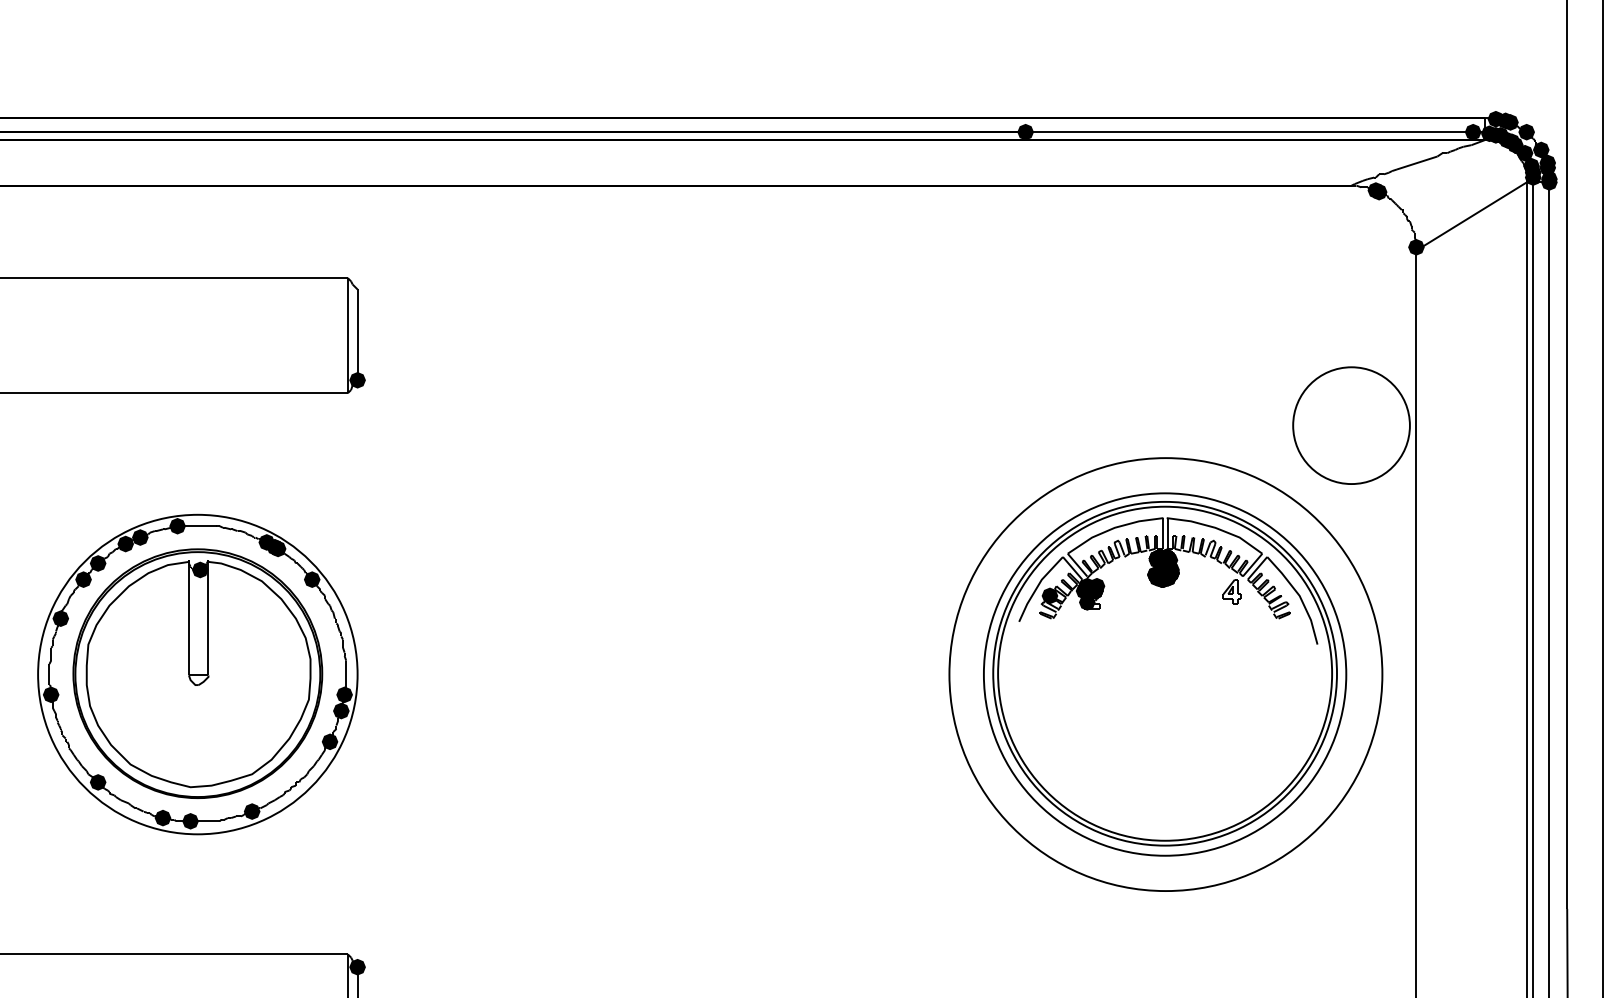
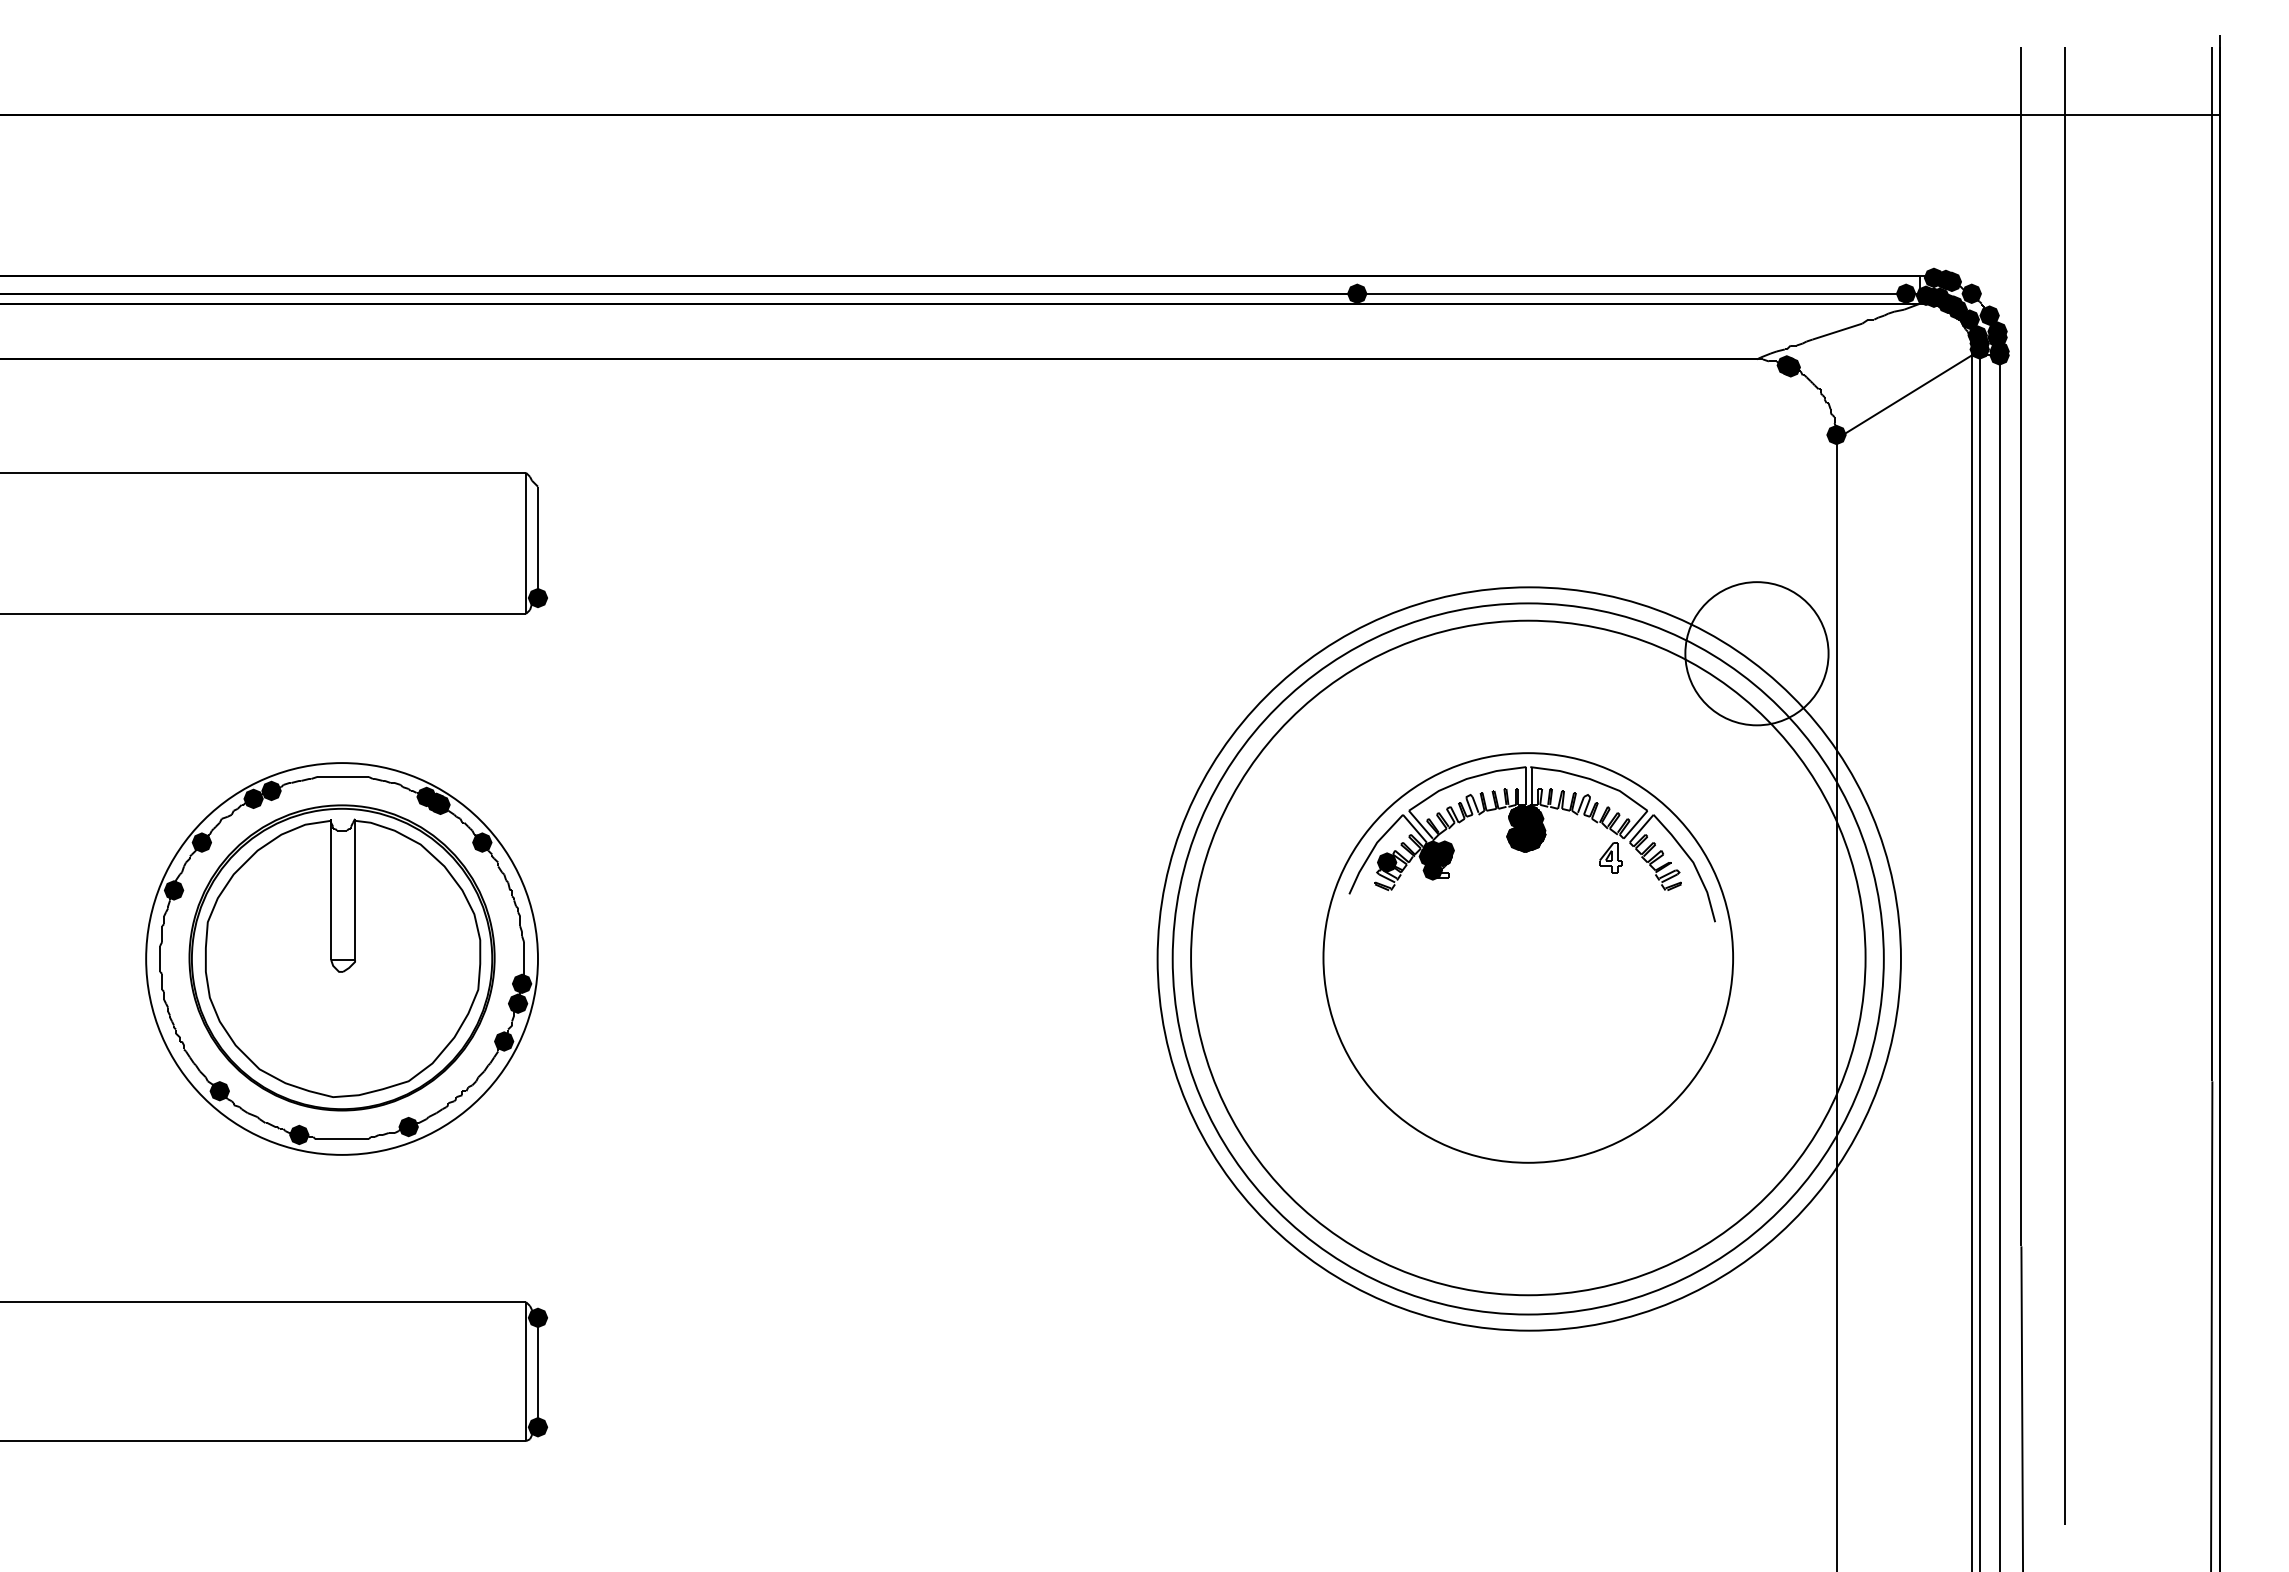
fill: (177, 525) -> (317, 776), removed
fill: (97, 563) -> (219, 822), removed
fill: (199, 569) -> (344, 830), removed
circle: (1165, 673) -> (1528, 957), size x1.6
circle: (1165, 674) -> (1528, 958), size x1.4
circle: (1165, 674) -> (1528, 958), size x1.6
fill: (50, 694) -> (161, 983), removed
fill: (190, 820) -> (332, 1138), removed

